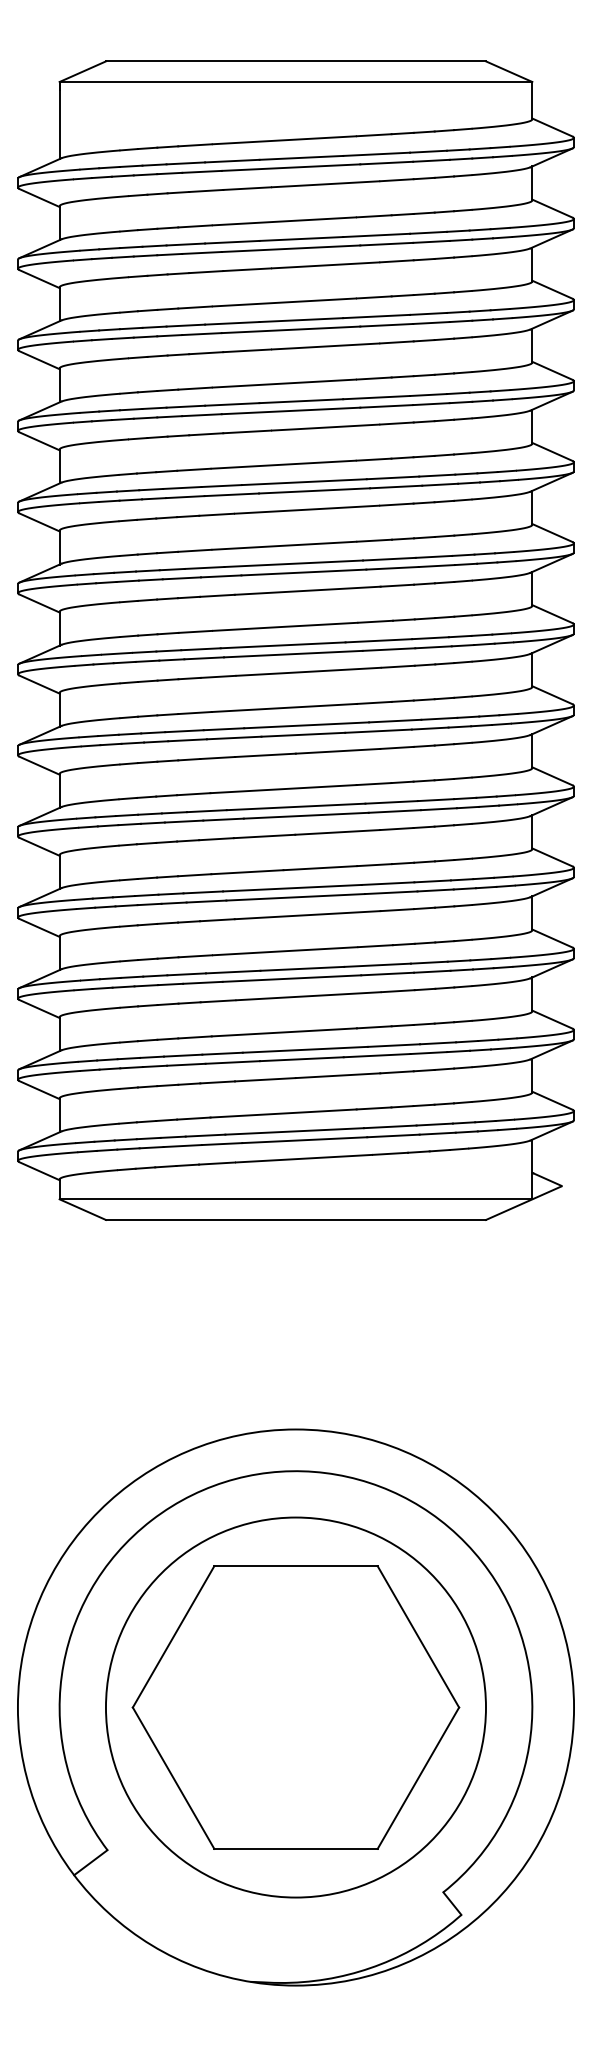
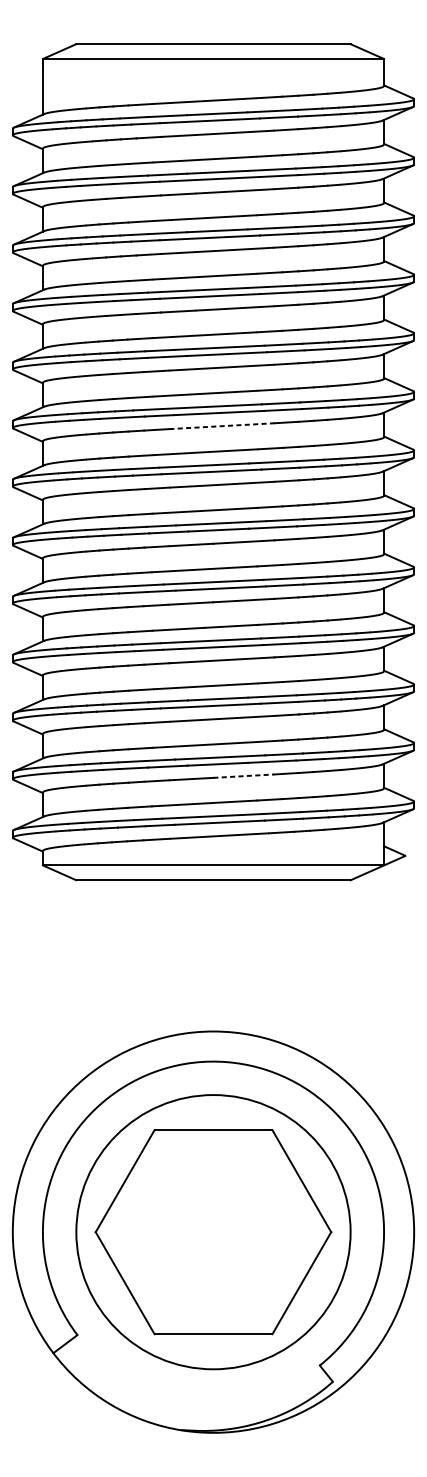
line: (308, 590) -> (222, 426), solid -> dashed
line: (338, 1075) -> (244, 776), solid -> dashed

